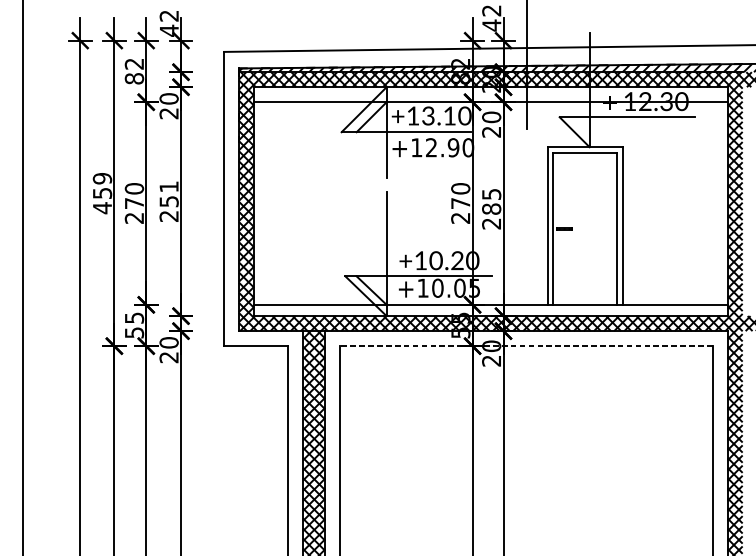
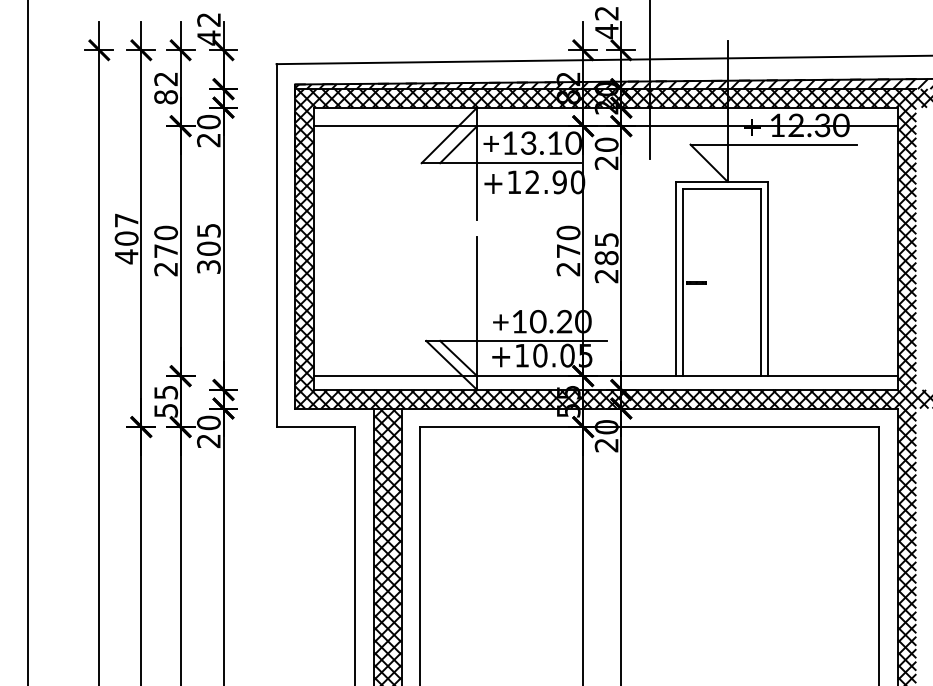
text: (102, 185) -> (126, 229), 459 -> 407
text: (168, 201) -> (208, 248), 251 -> 305
line: (526, 346) -> (649, 427), dashed -> solid

